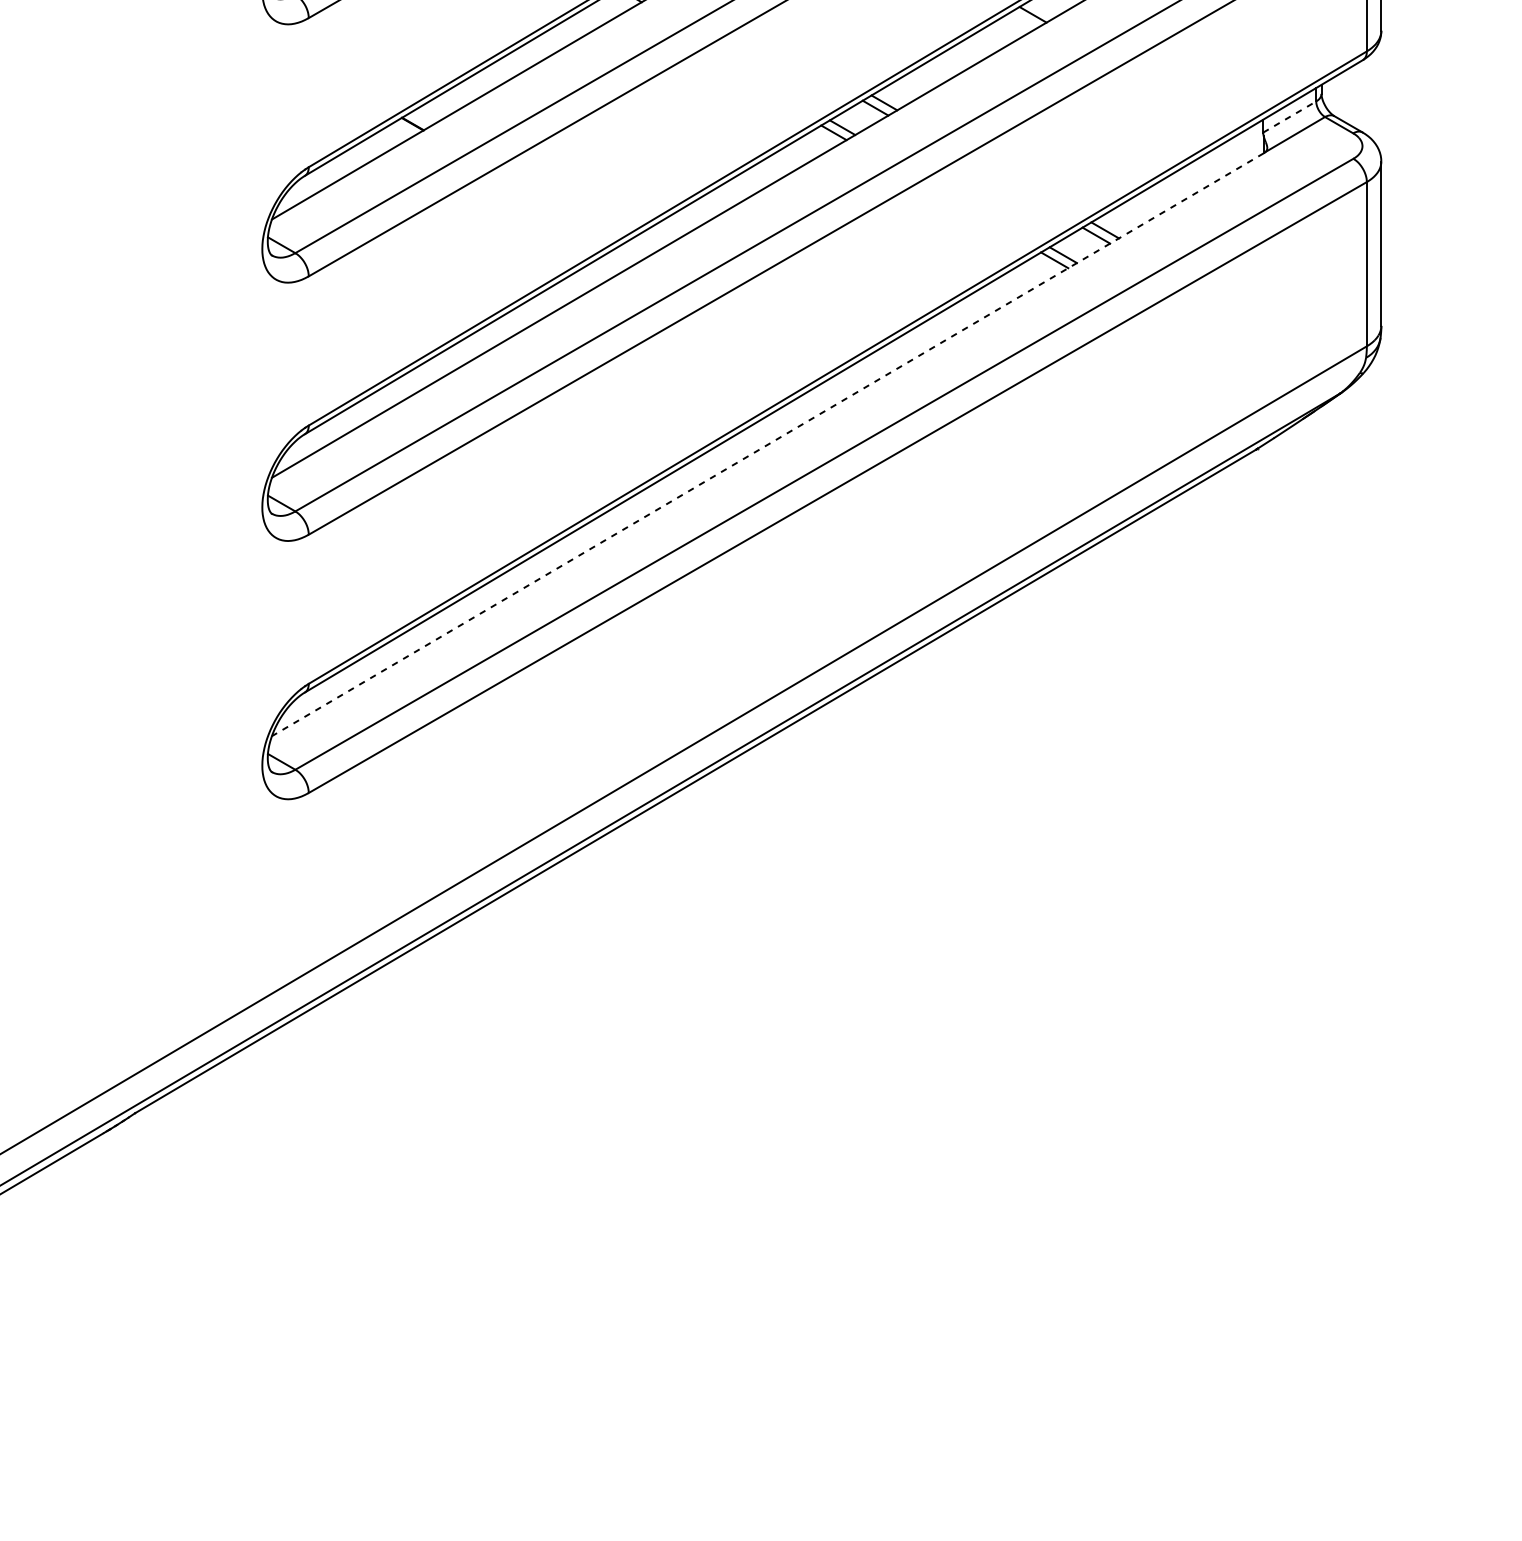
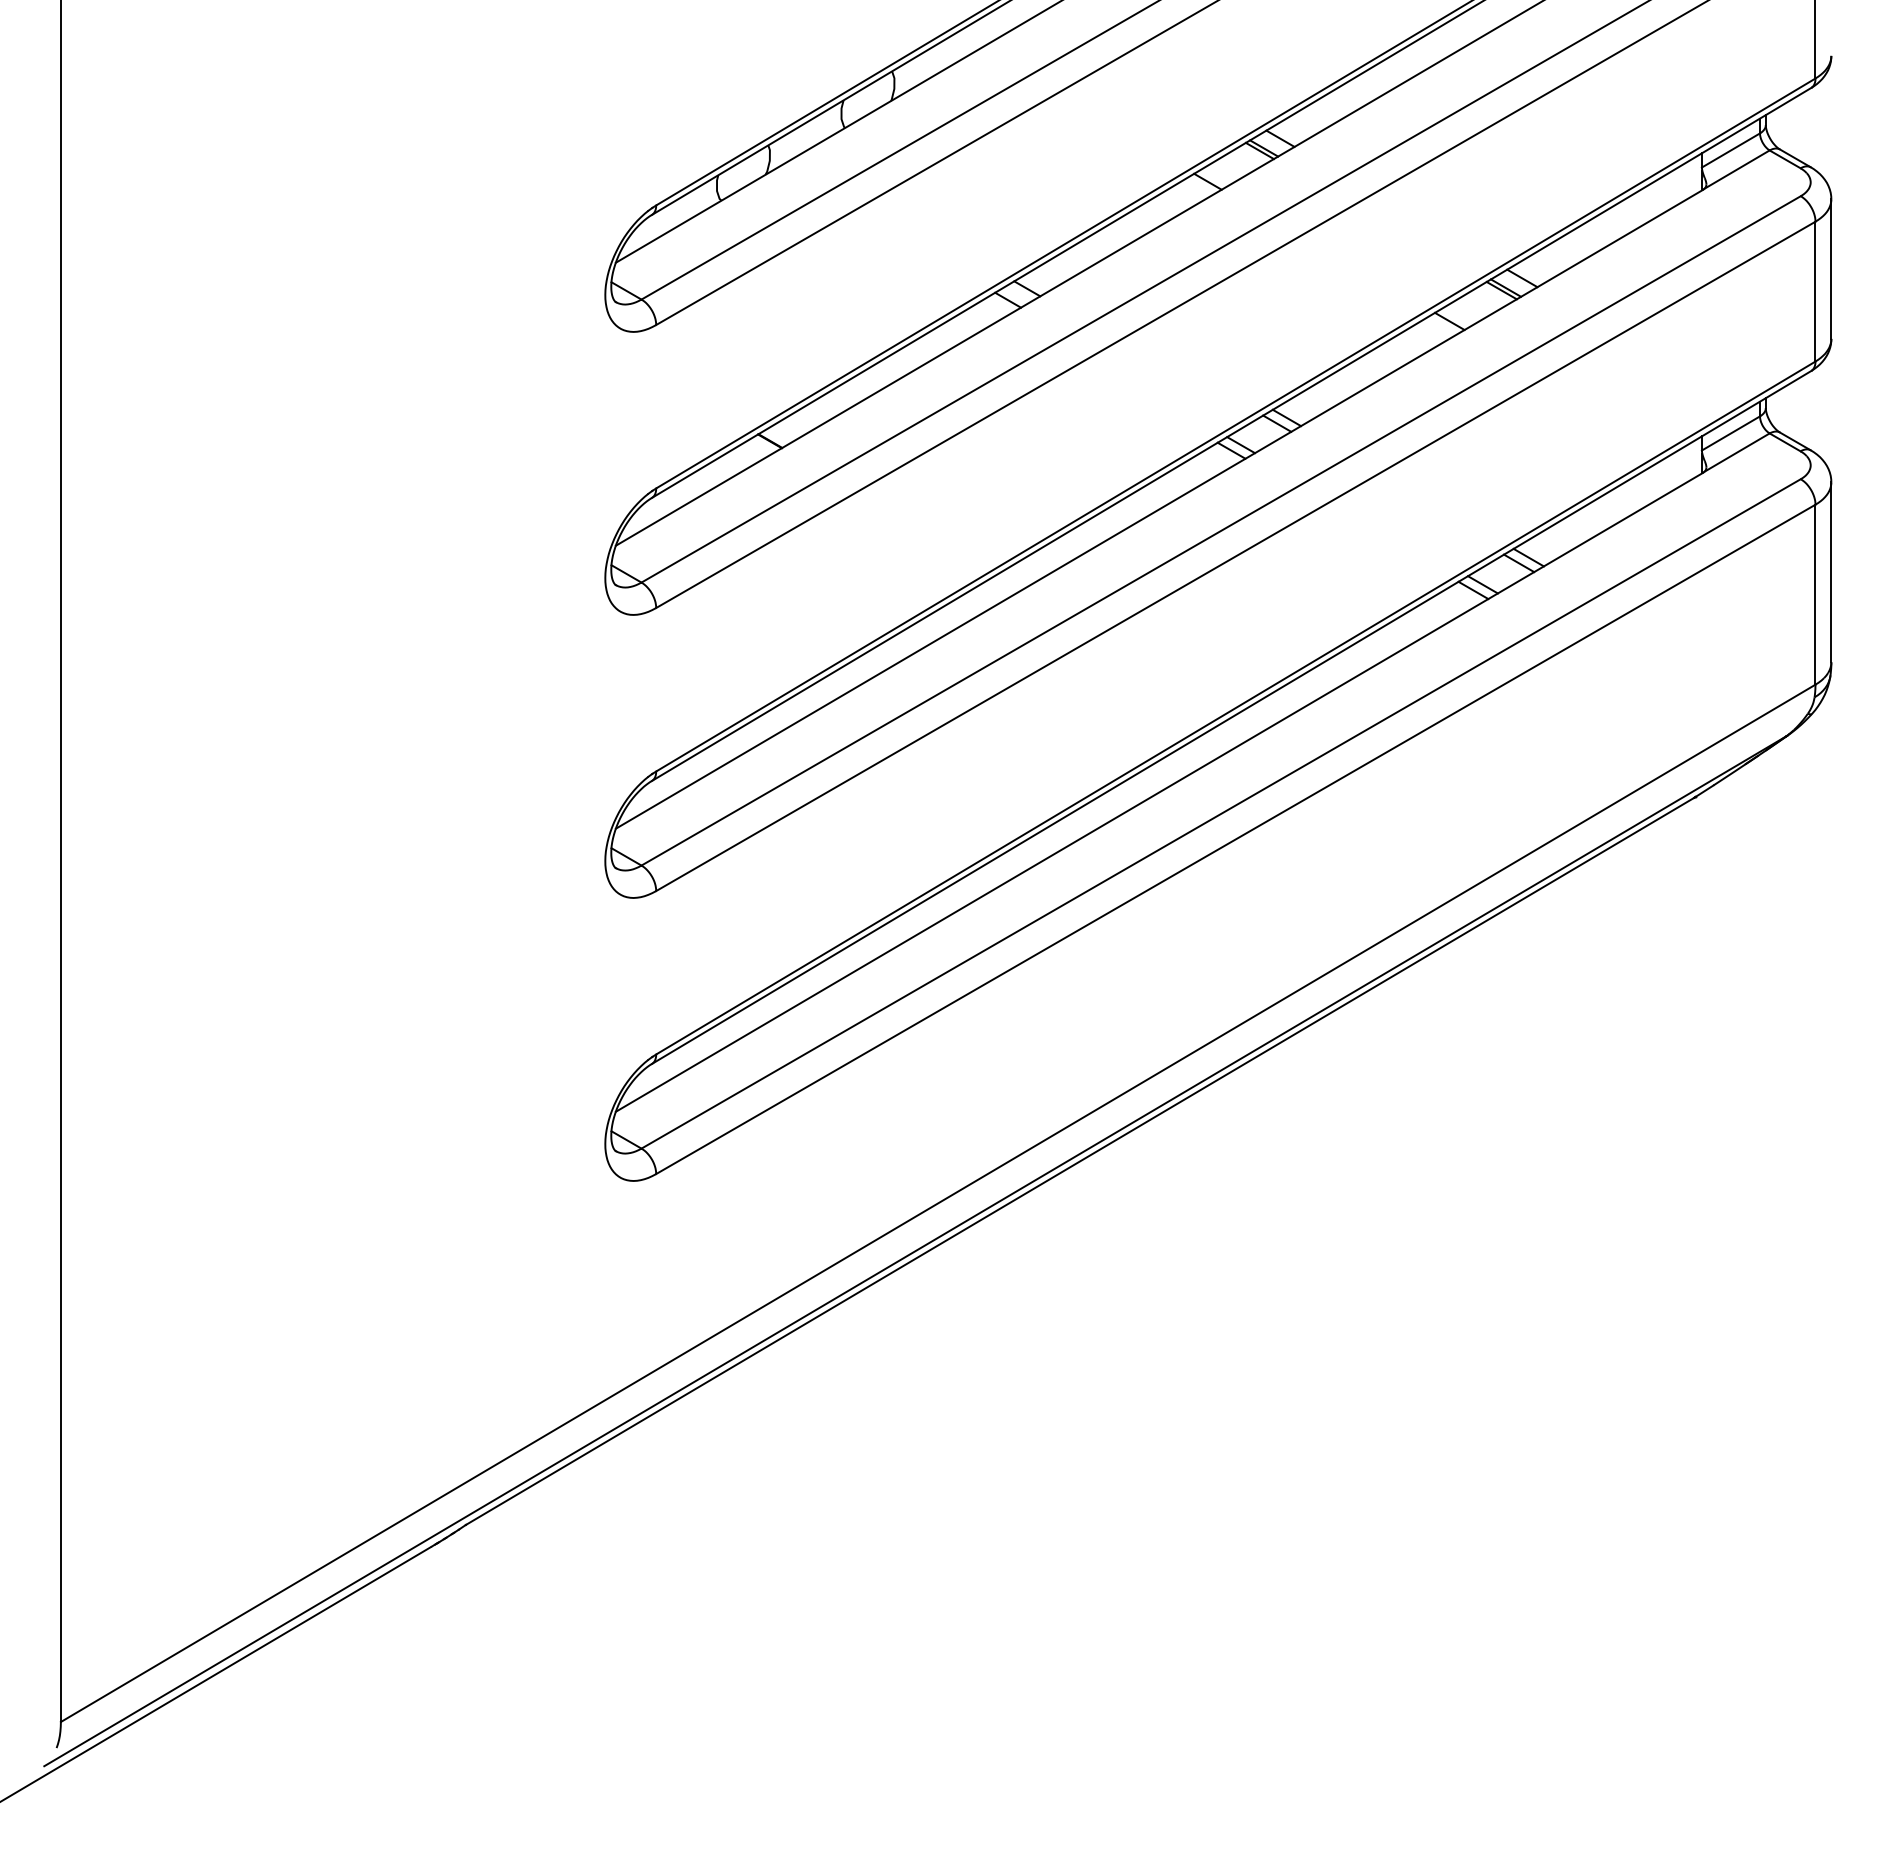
line: (1289, 117) -> (1730, 433), dashed -> solid
line: (767, 444) -> (1158, 792), dashed -> solid

